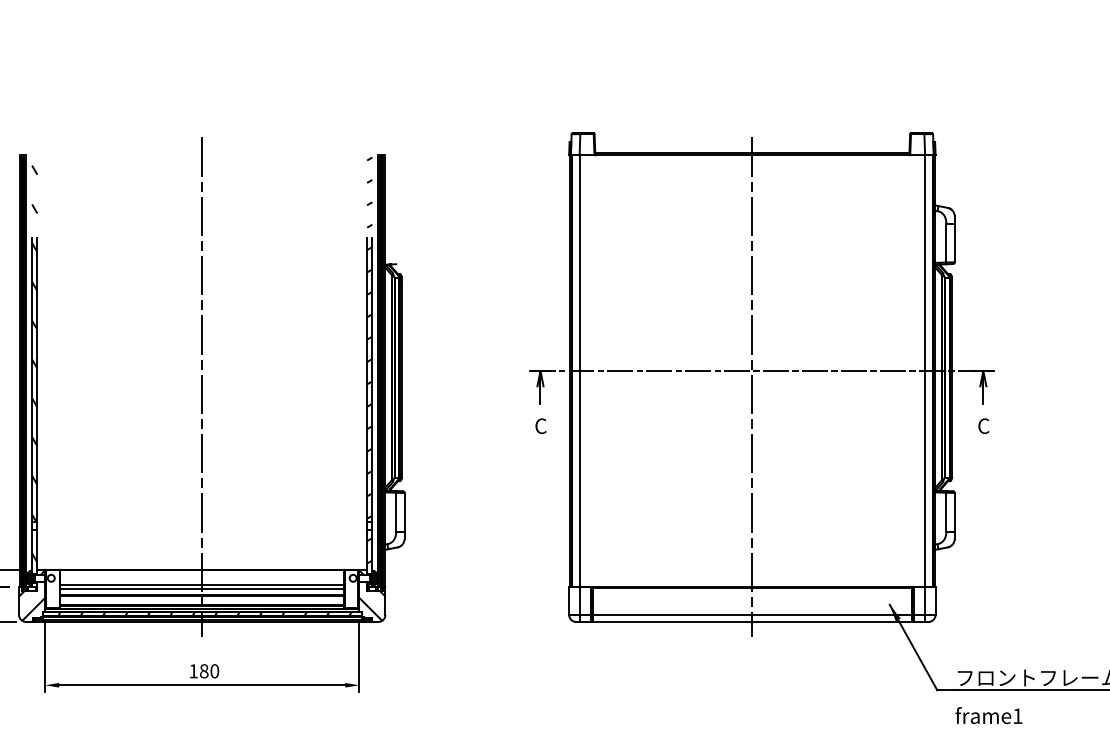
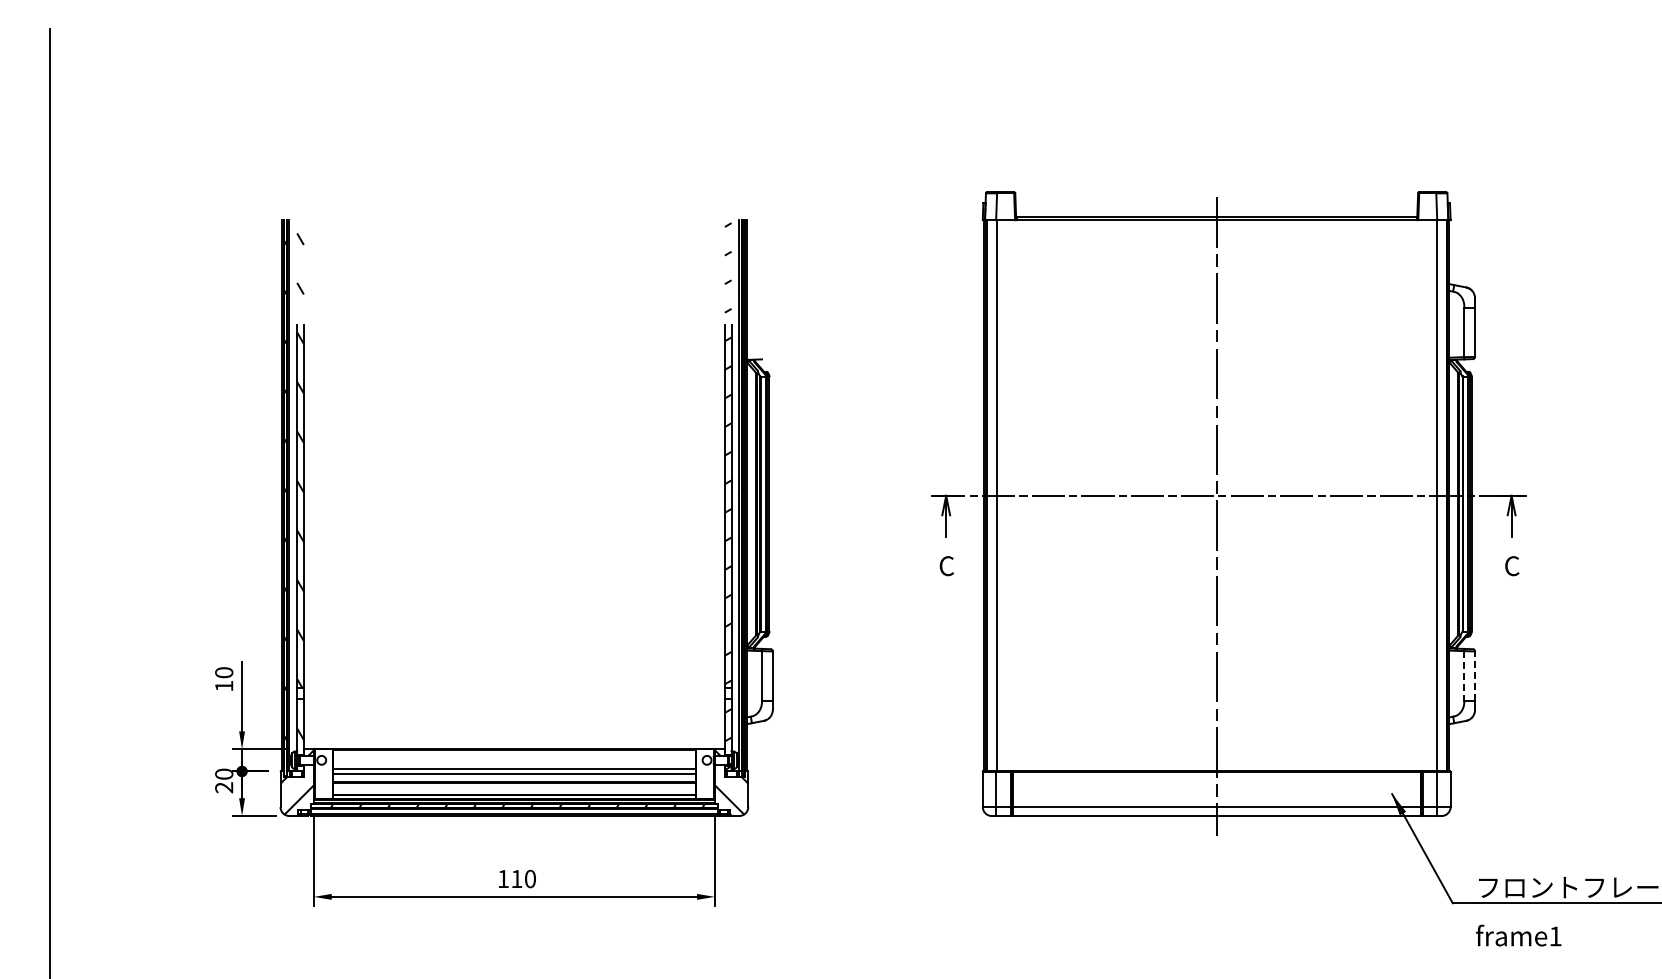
line: (202, 387) -> (514, 516), removed
line: (946, 511) -> (1464, 675), solid -> dashed
line: (955, 512) -> (1475, 676), solid -> dashed
text: (203, 670) -> (516, 878), 180 -> 110

